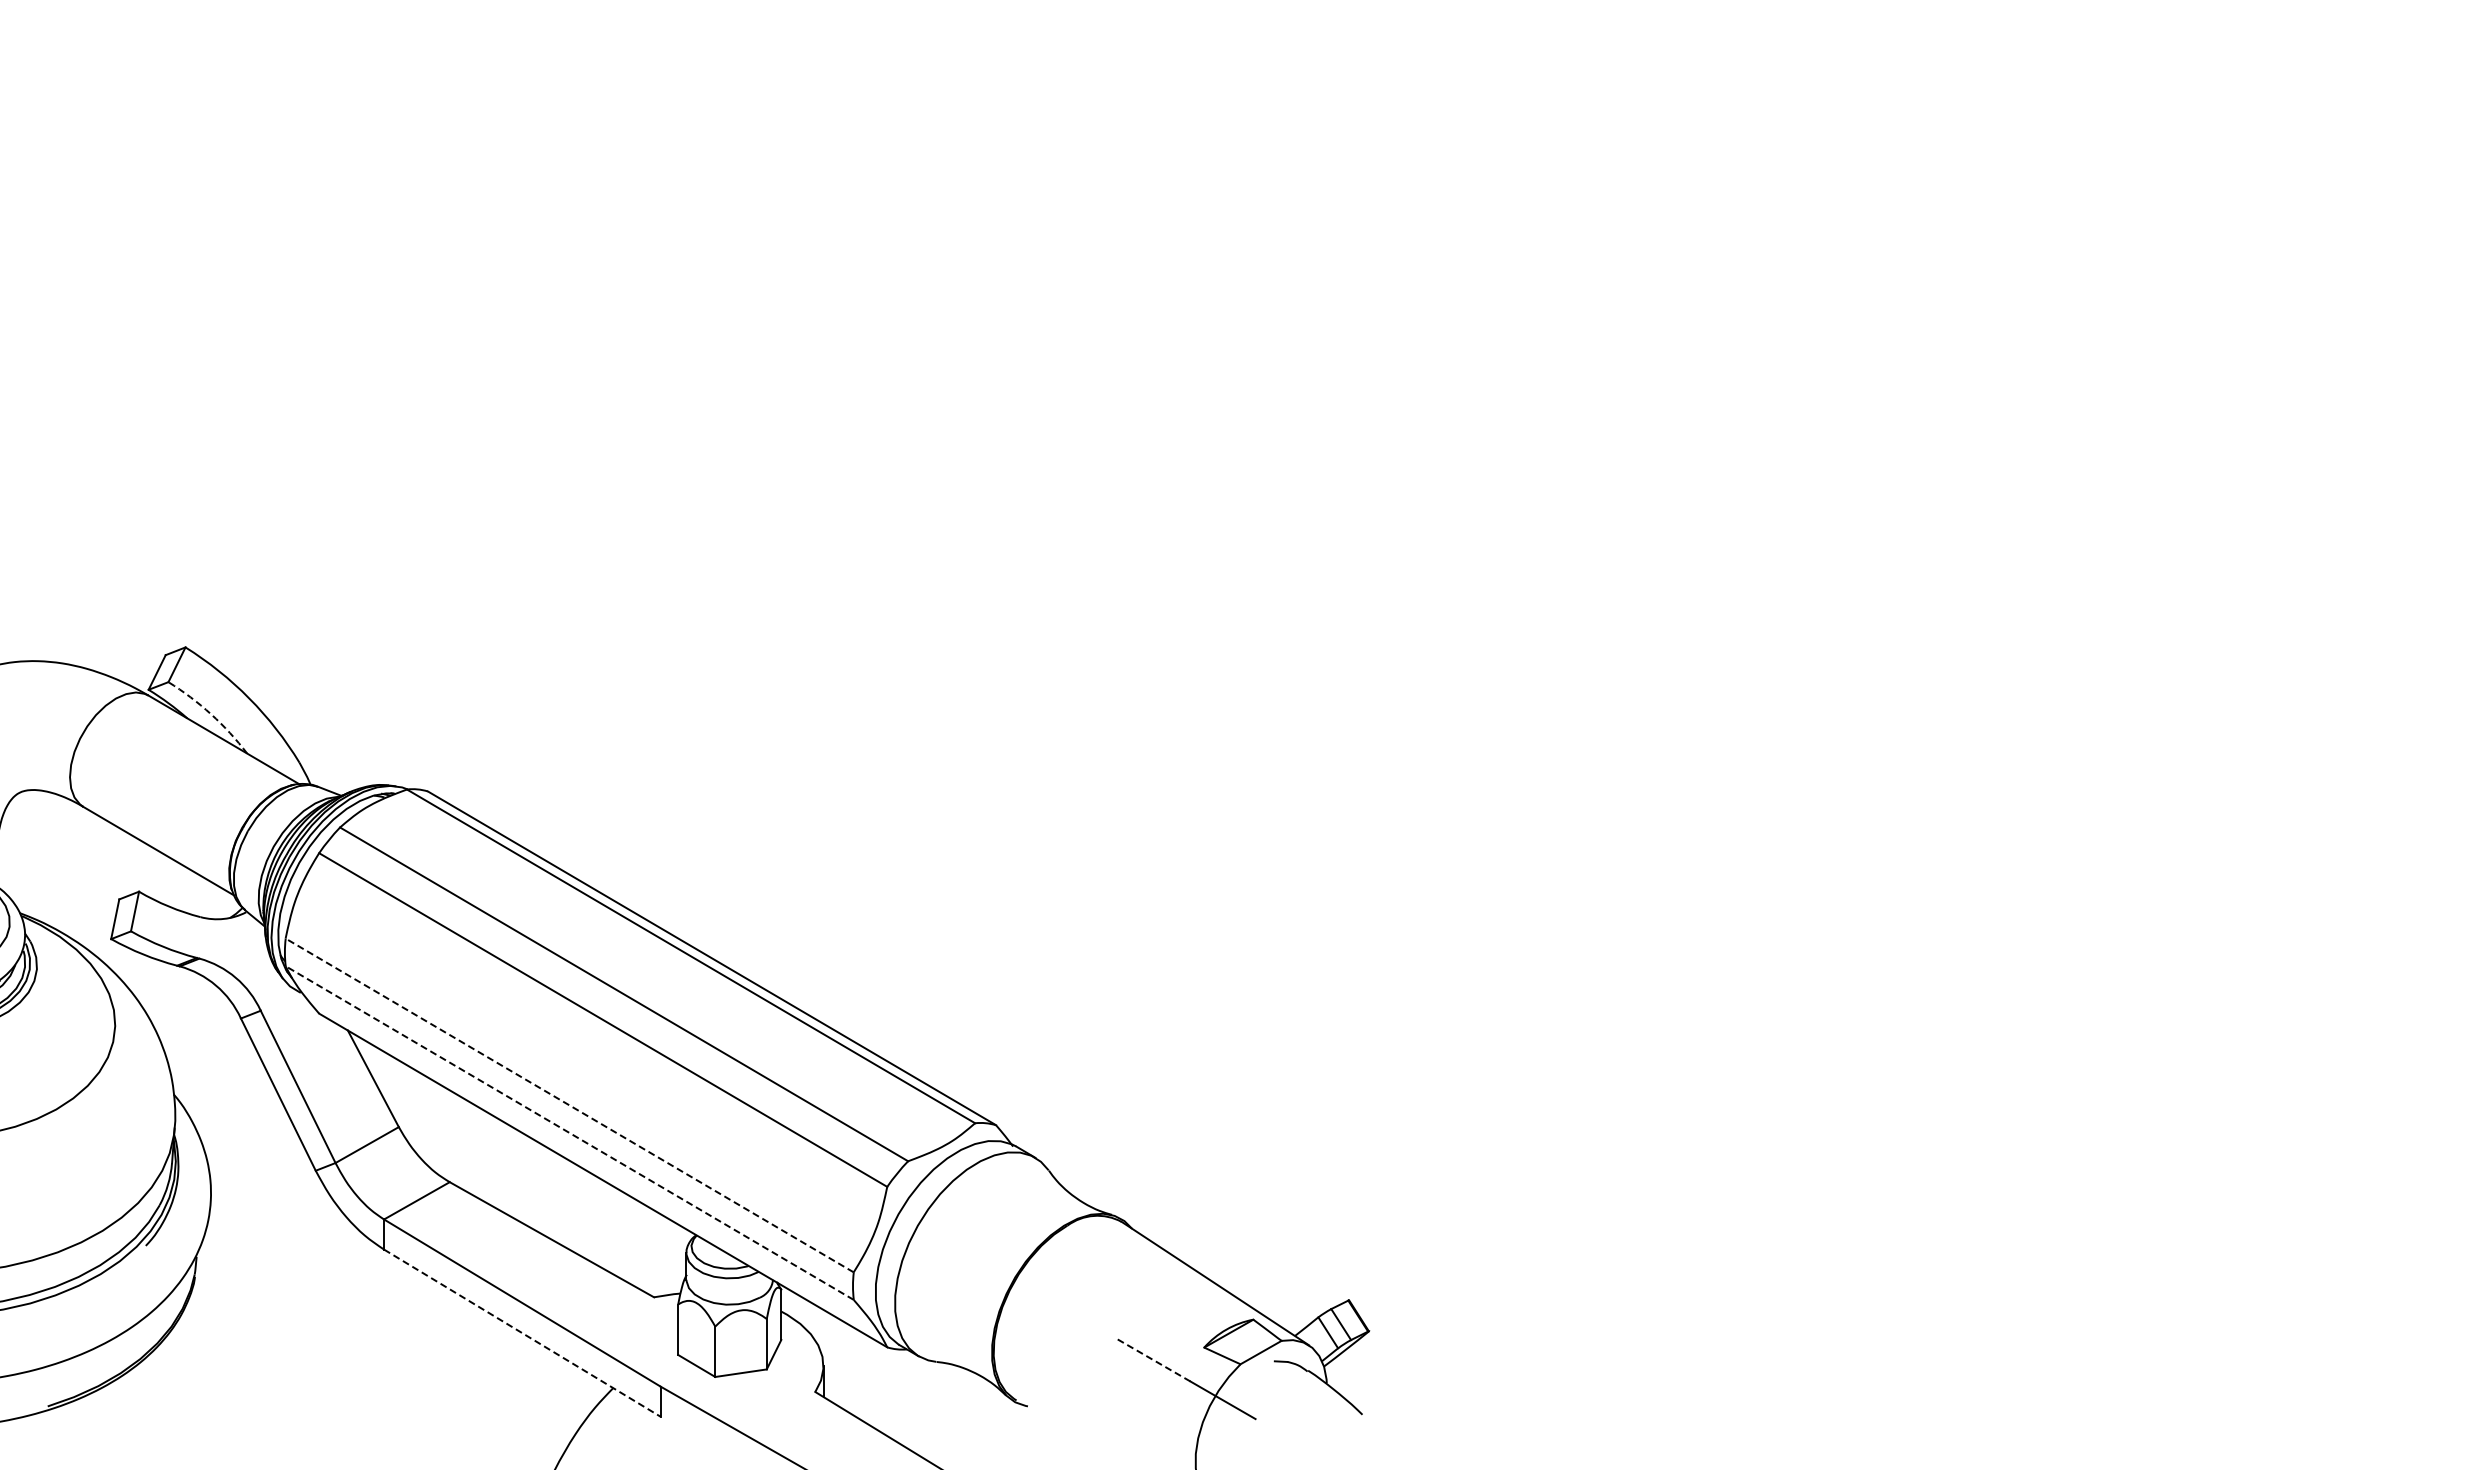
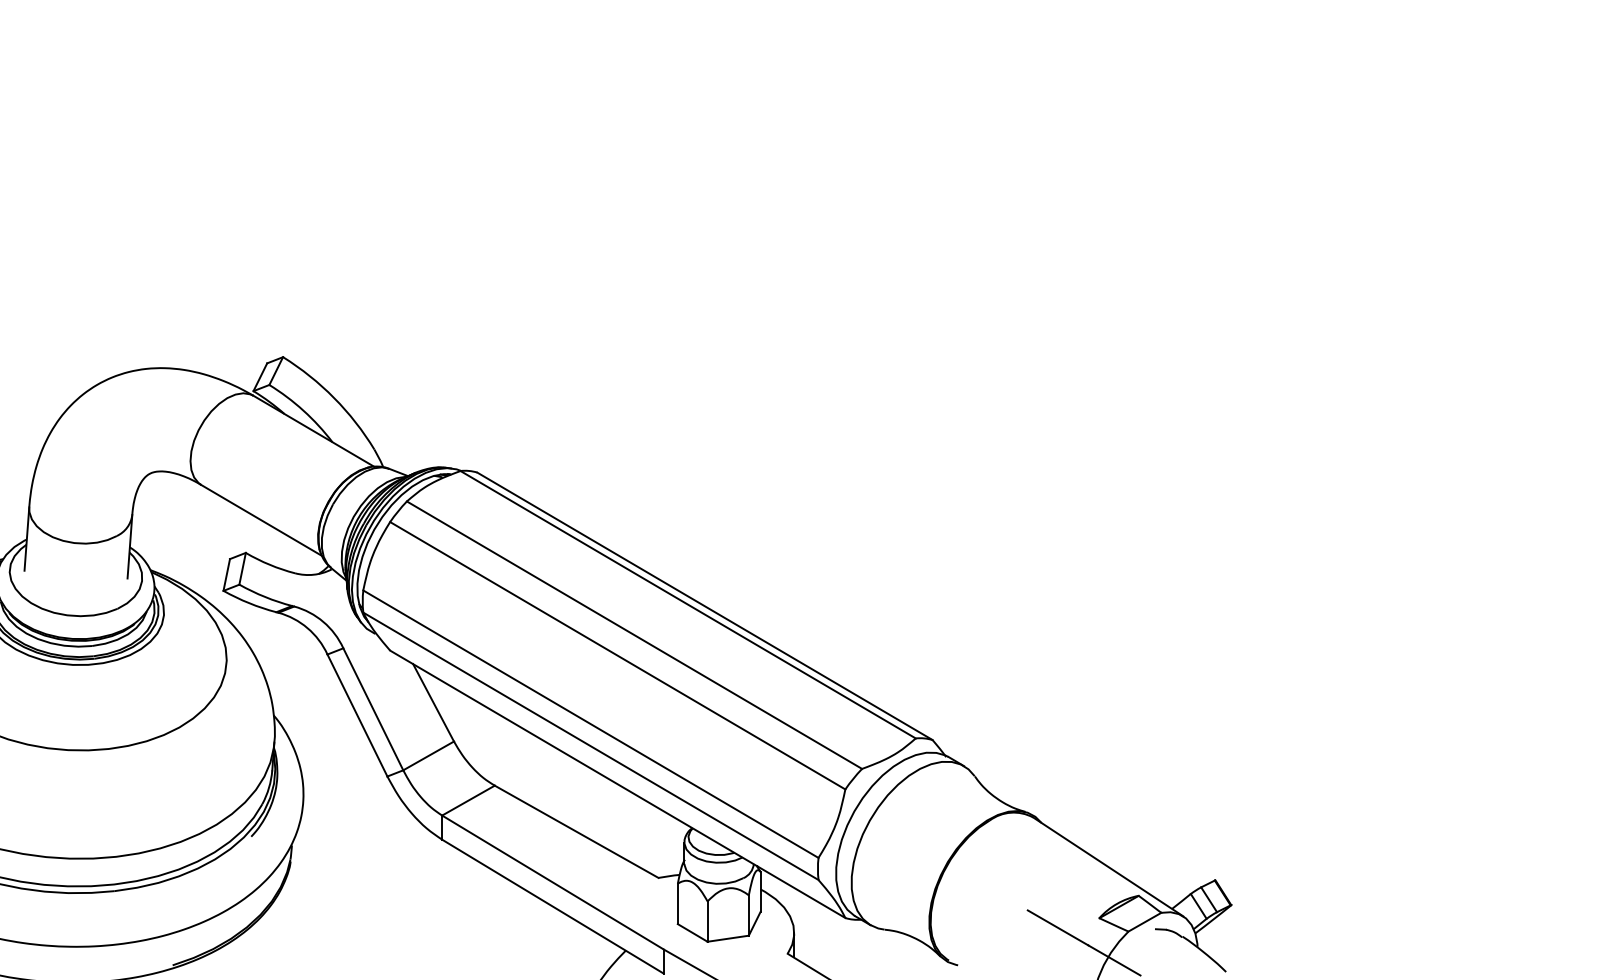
arc: (211, 714) -> (303, 410), dashed -> solid
line: (569, 1105) -> (590, 724), dashed -> solid
line: (569, 1132) -> (590, 745), dashed -> solid
line: (522, 1333) -> (553, 906), dashed -> solid
line: (1152, 1359) -> (1057, 927), dashed -> solid

